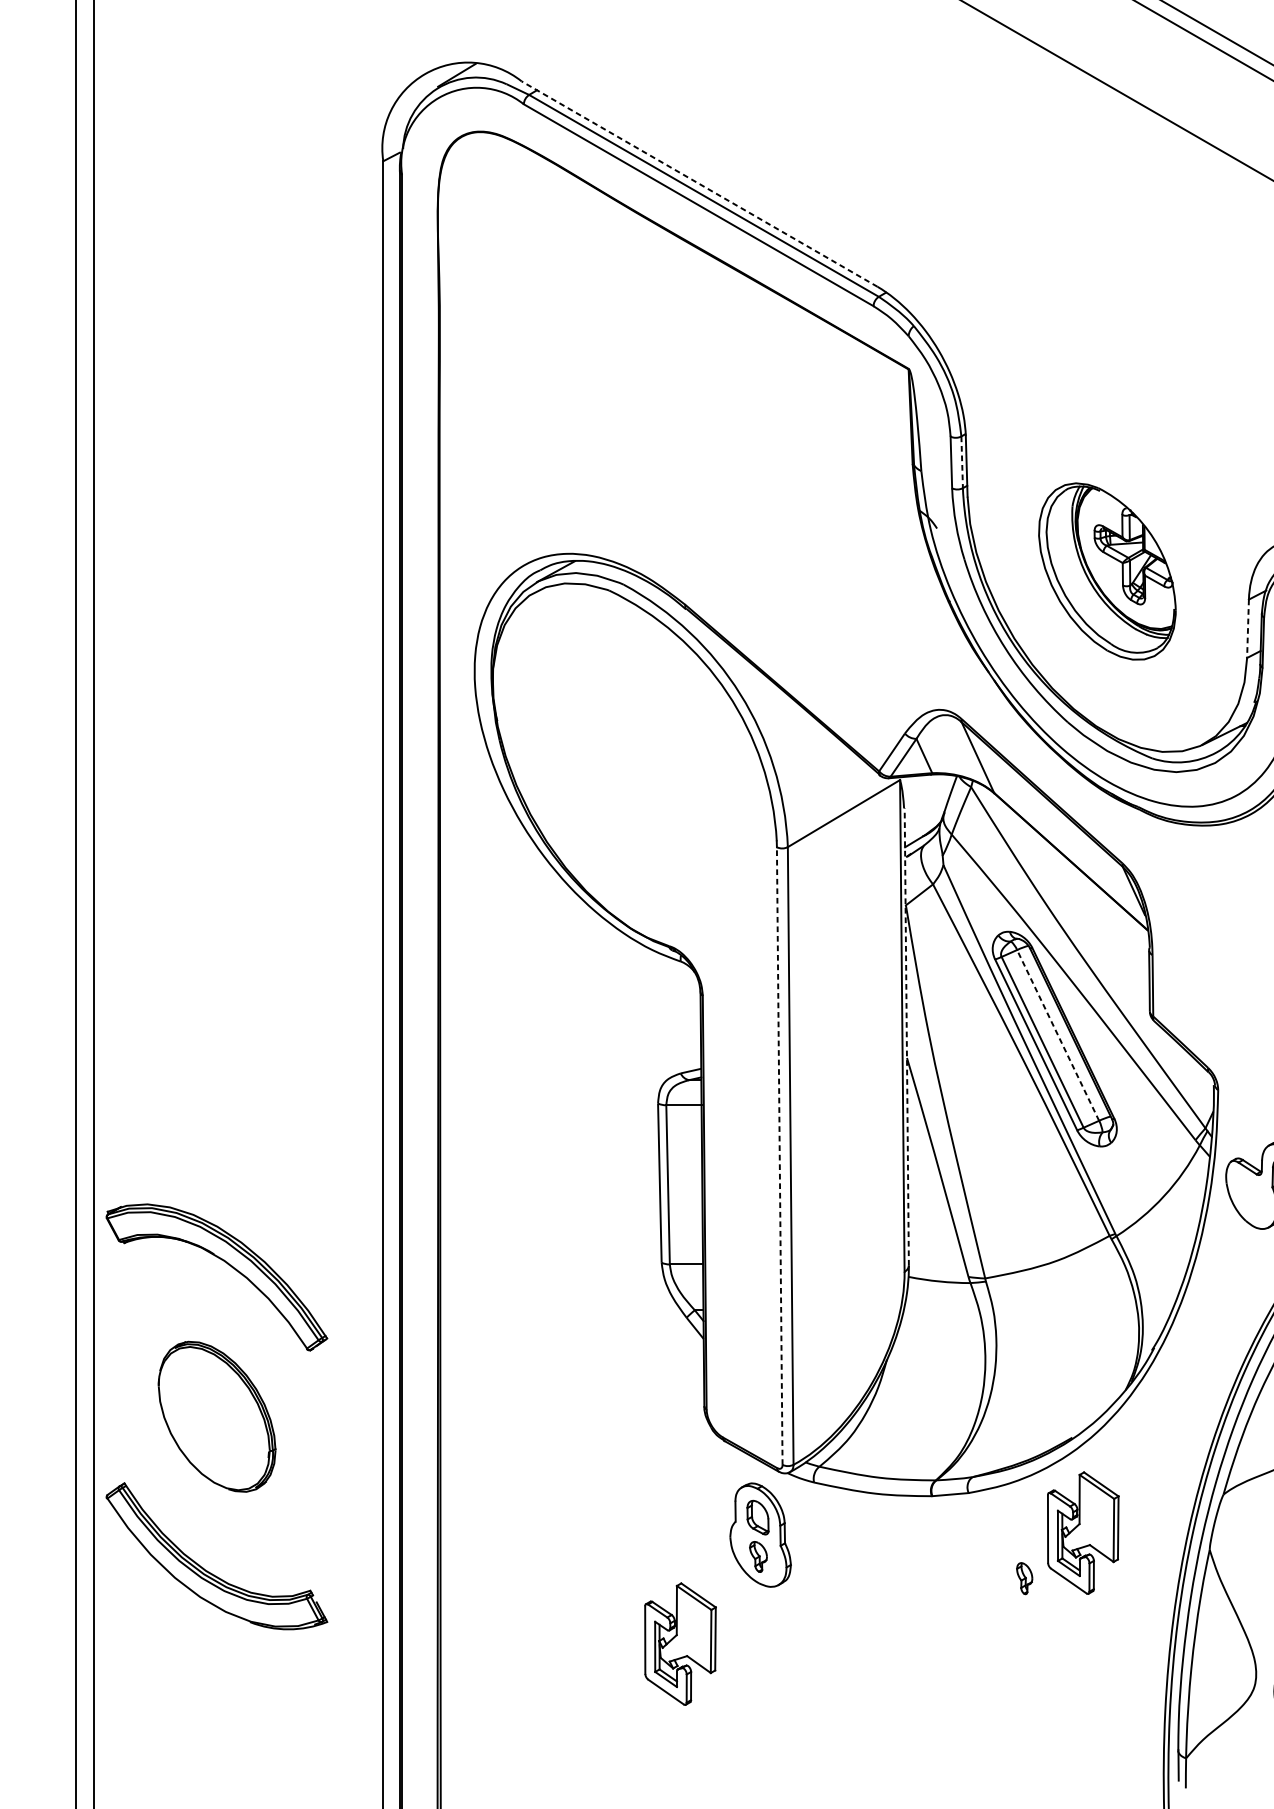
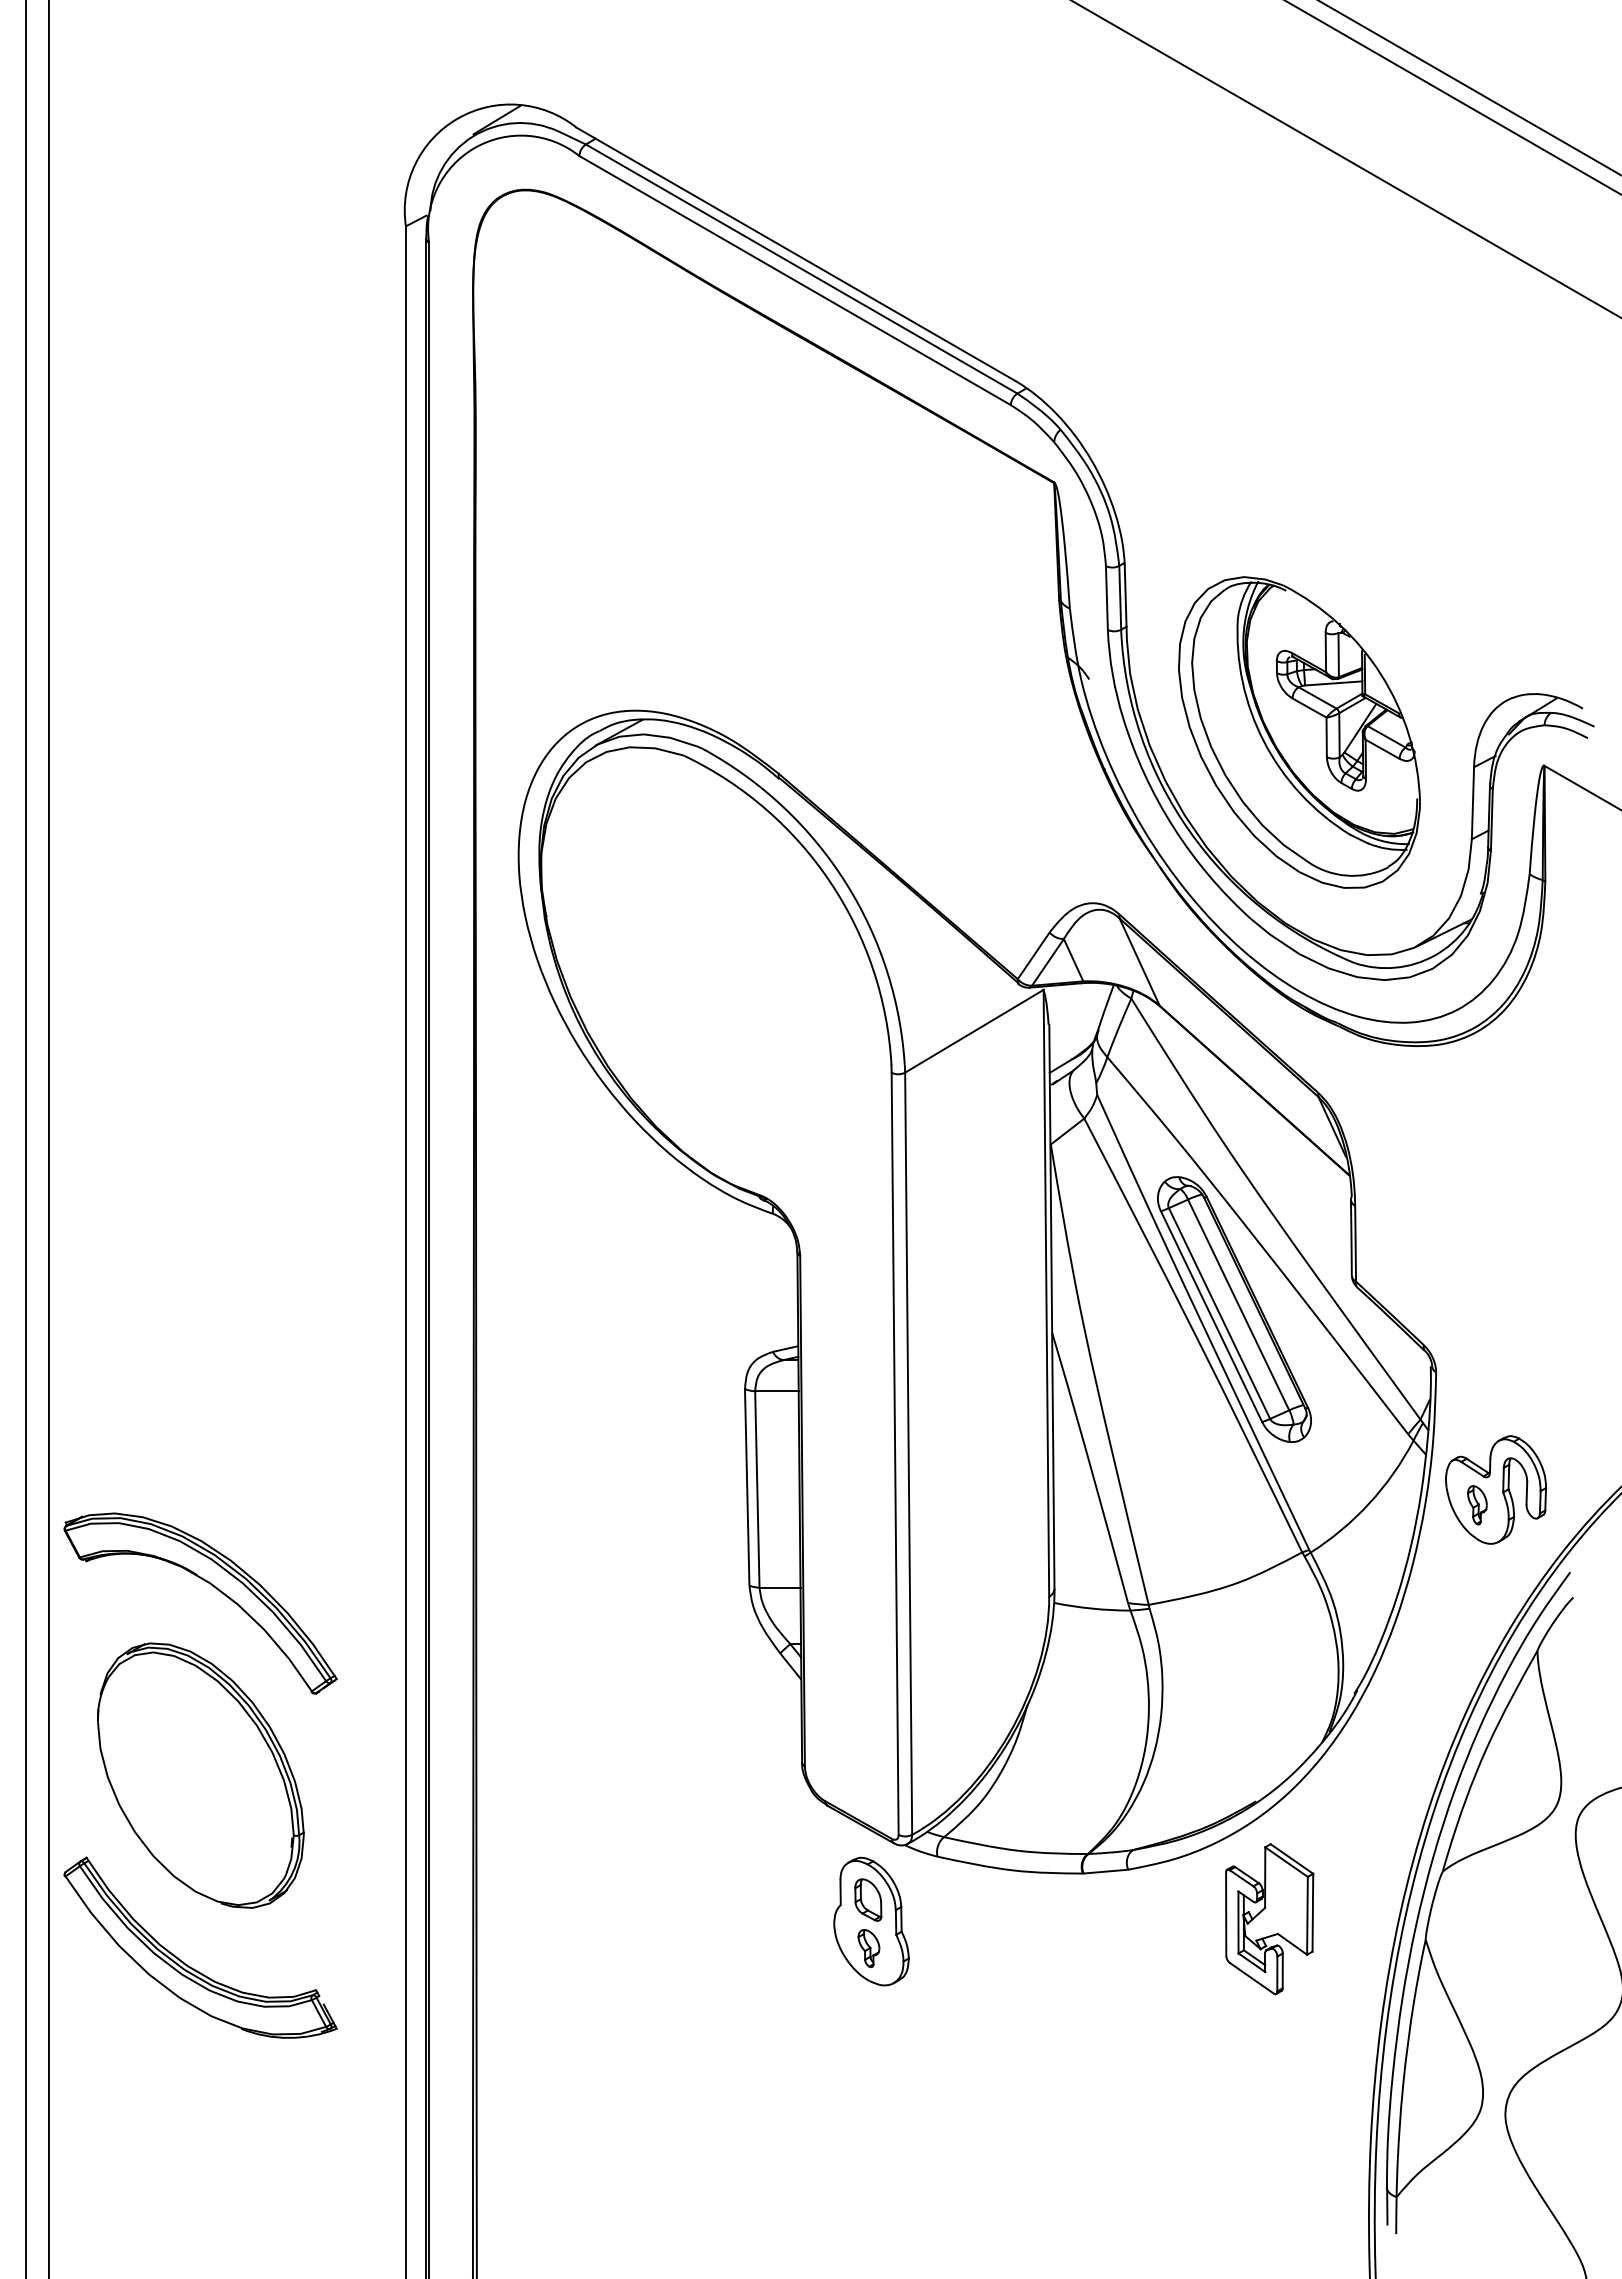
line: (699, 184) -> (796, 254), dashed -> solid
line: (962, 462) -> (1120, 597), dashed -> solid
part: (1107, 571) -> (1299, 732), size x1.43
line: (1247, 629) -> (1472, 803), dashed -> solid
line: (1058, 1035) -> (1238, 1305), dashed -> solid
line: (906, 1036) -> (1051, 1306), dashed -> solid
line: (780, 1155) -> (895, 1453), dashed -> solid
part: (216, 1416) -> (200, 1775), size x1.43
part: (1024, 1578) -> (1477, 1505), moved
part: (680, 1644) -> (772, 2056), removed

